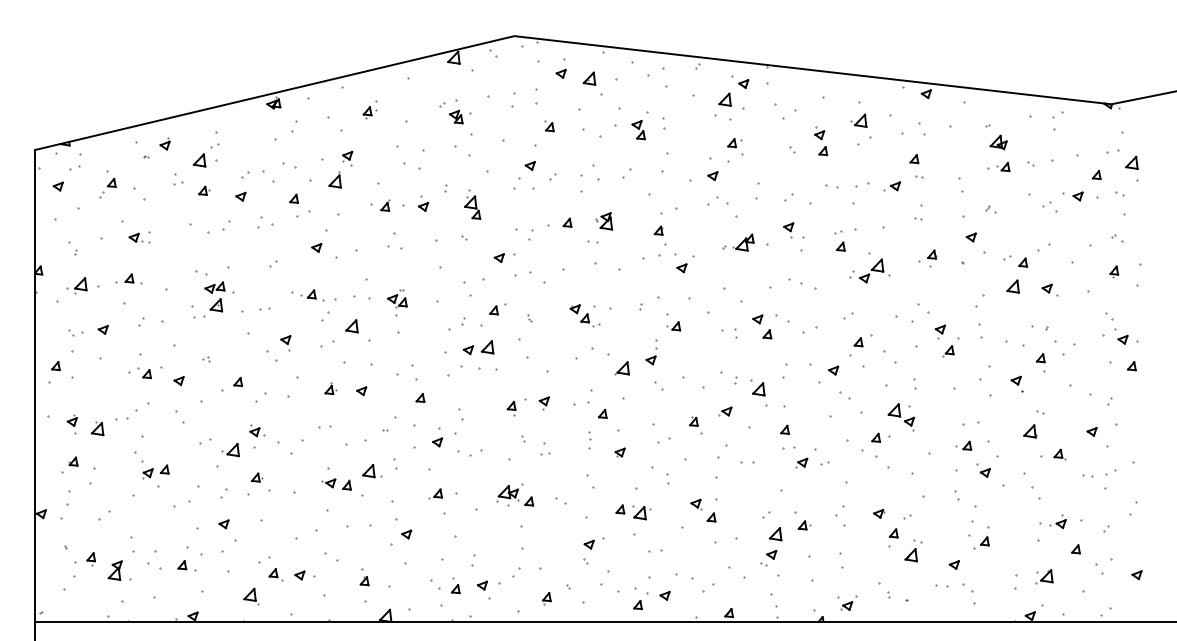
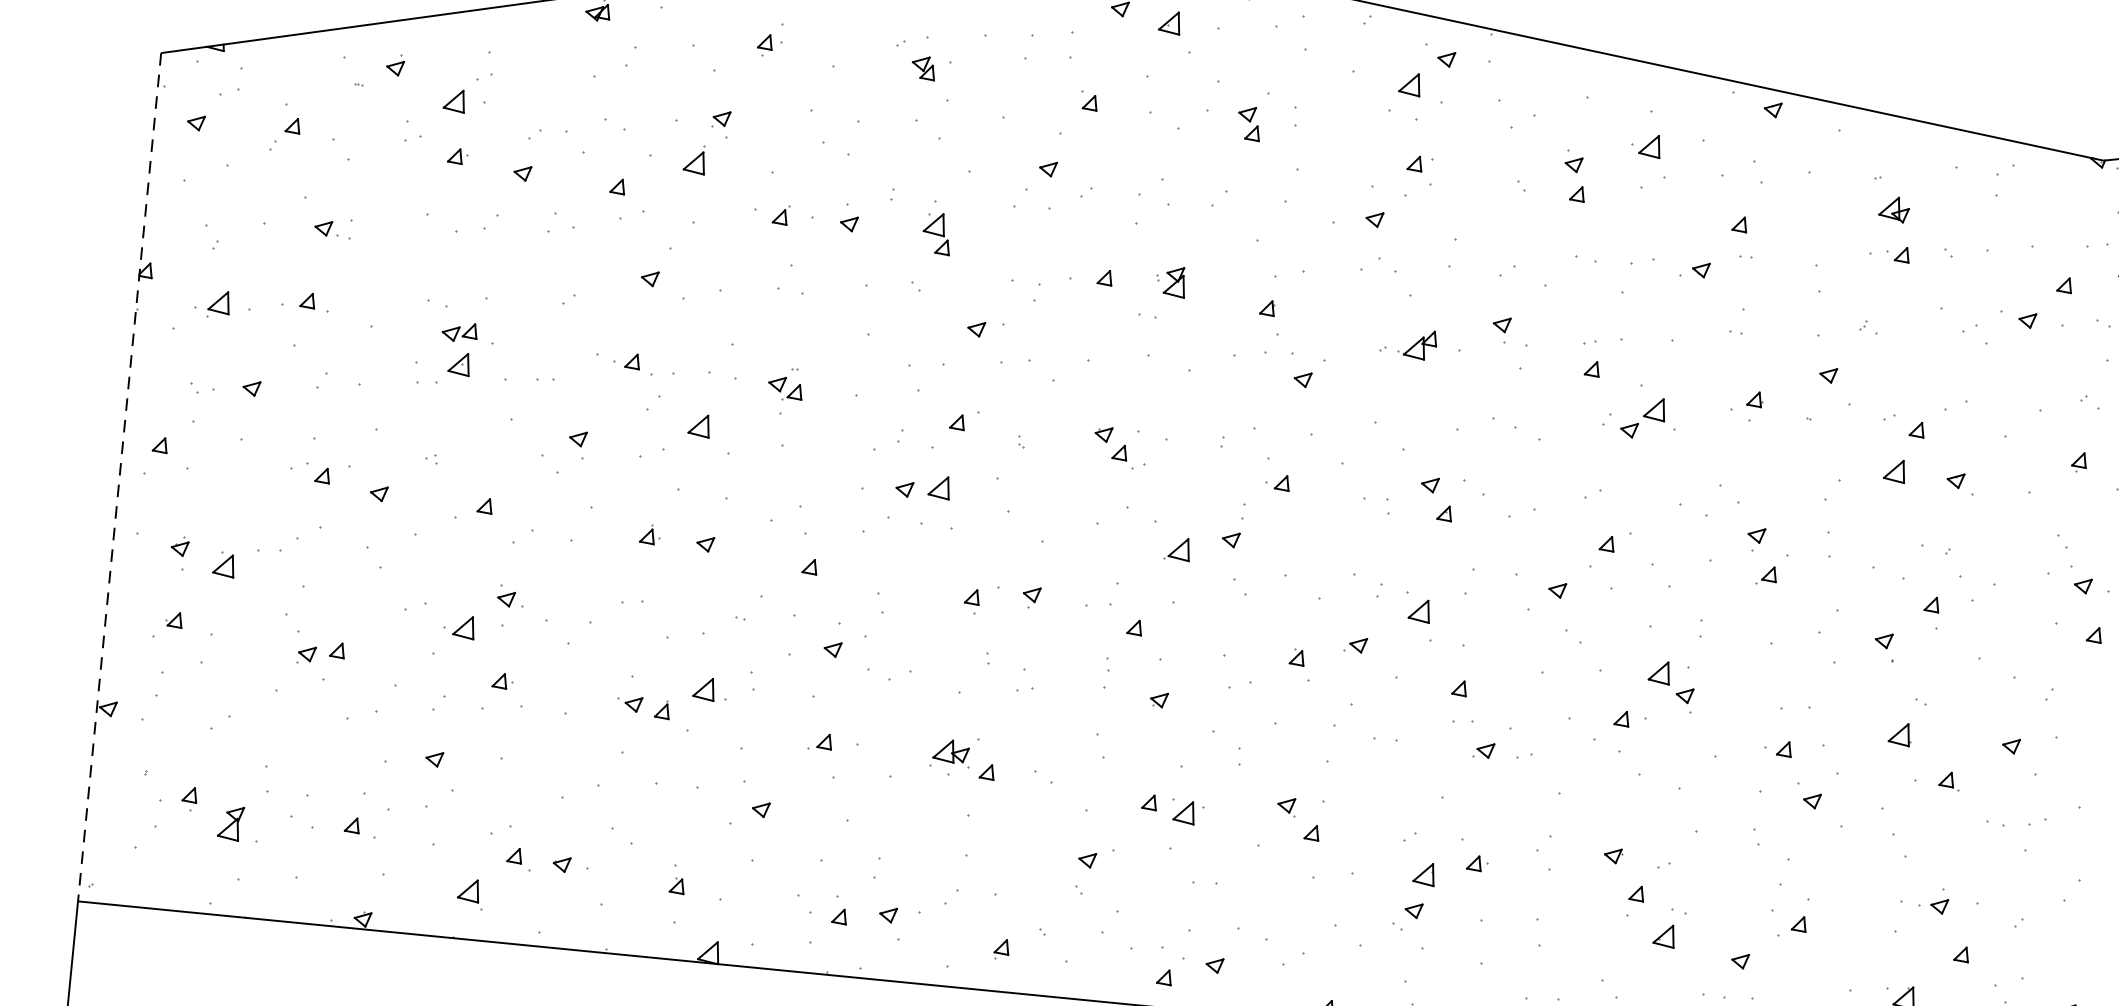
line: (35, 385) -> (120, 476), solid -> dashed

